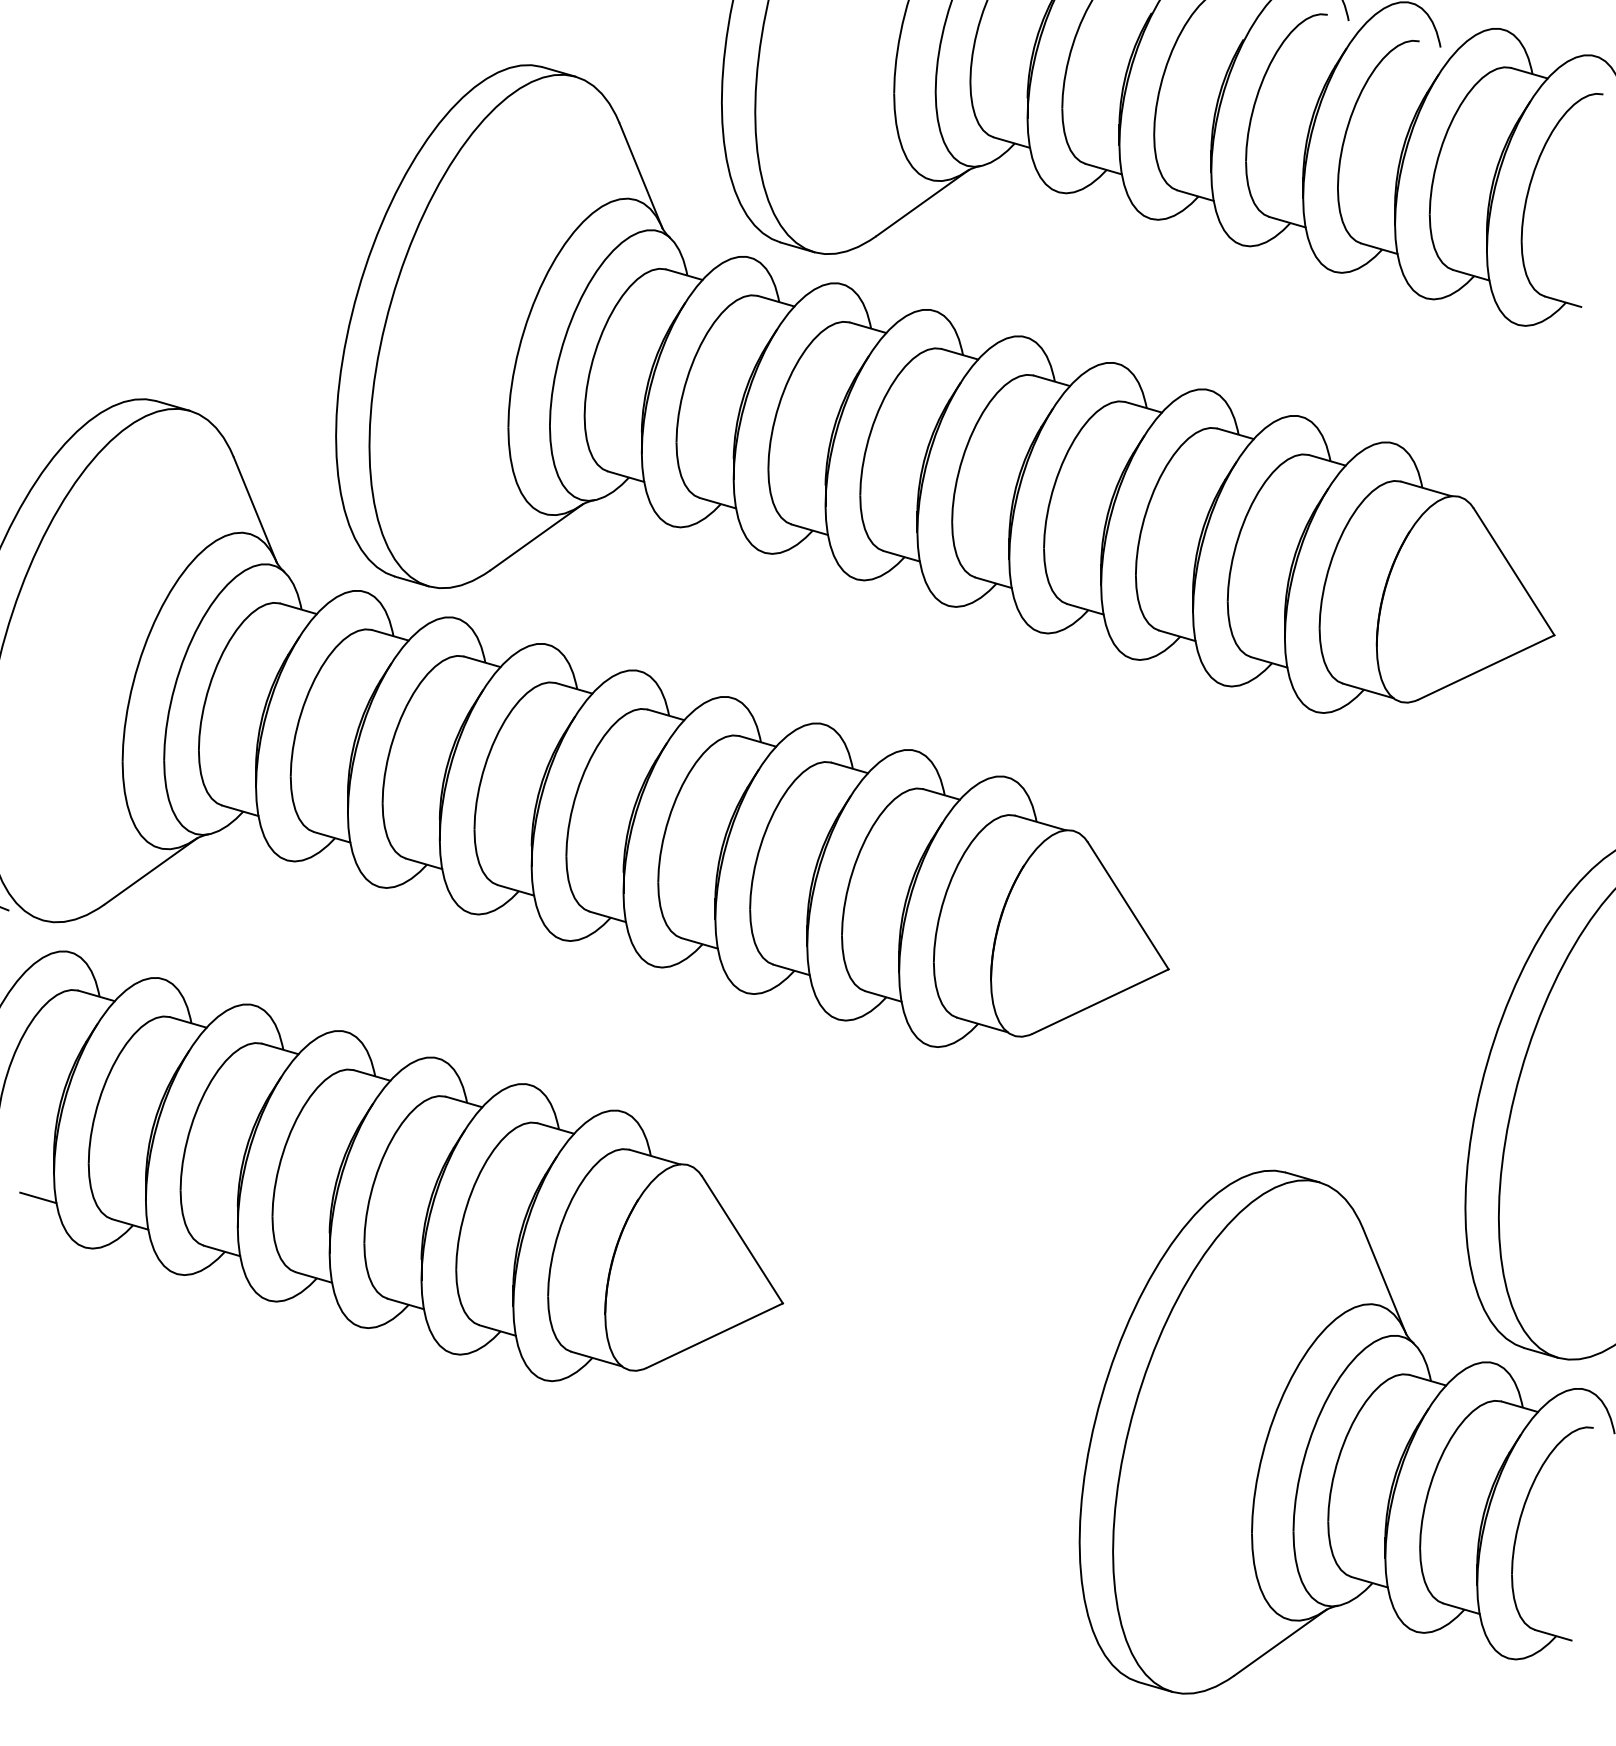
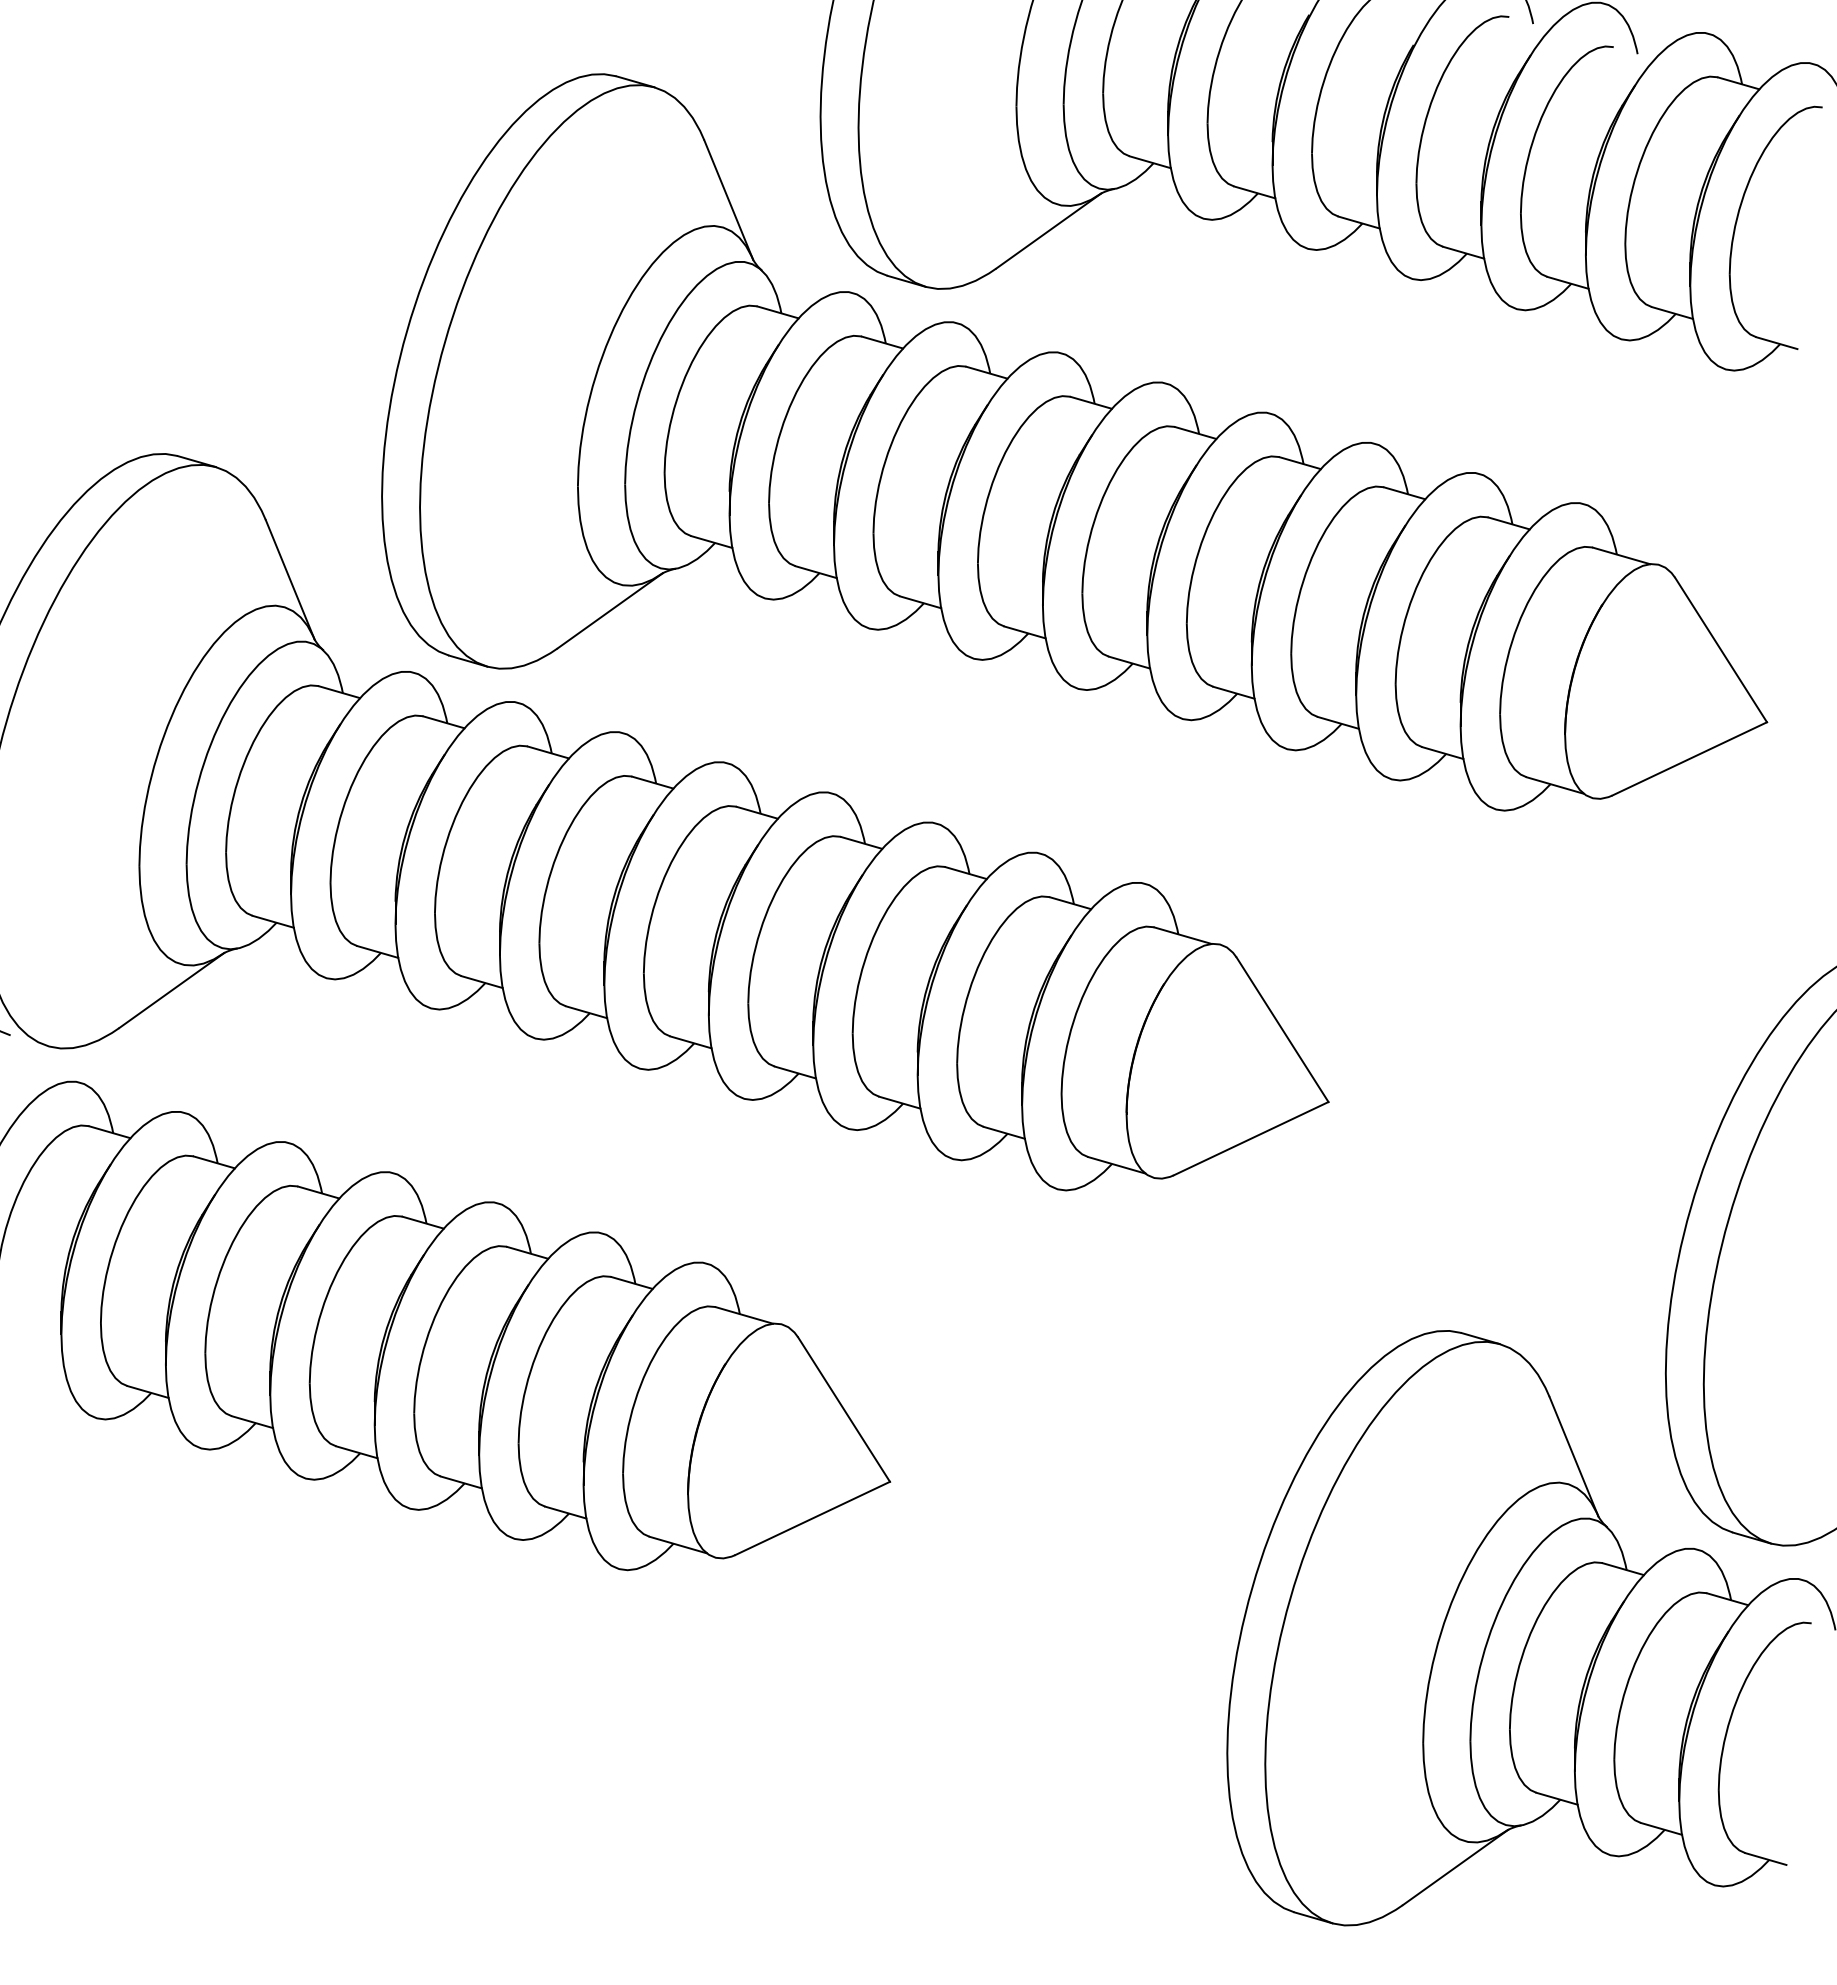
line: (38, 1197) -> (43, 1361), removed

